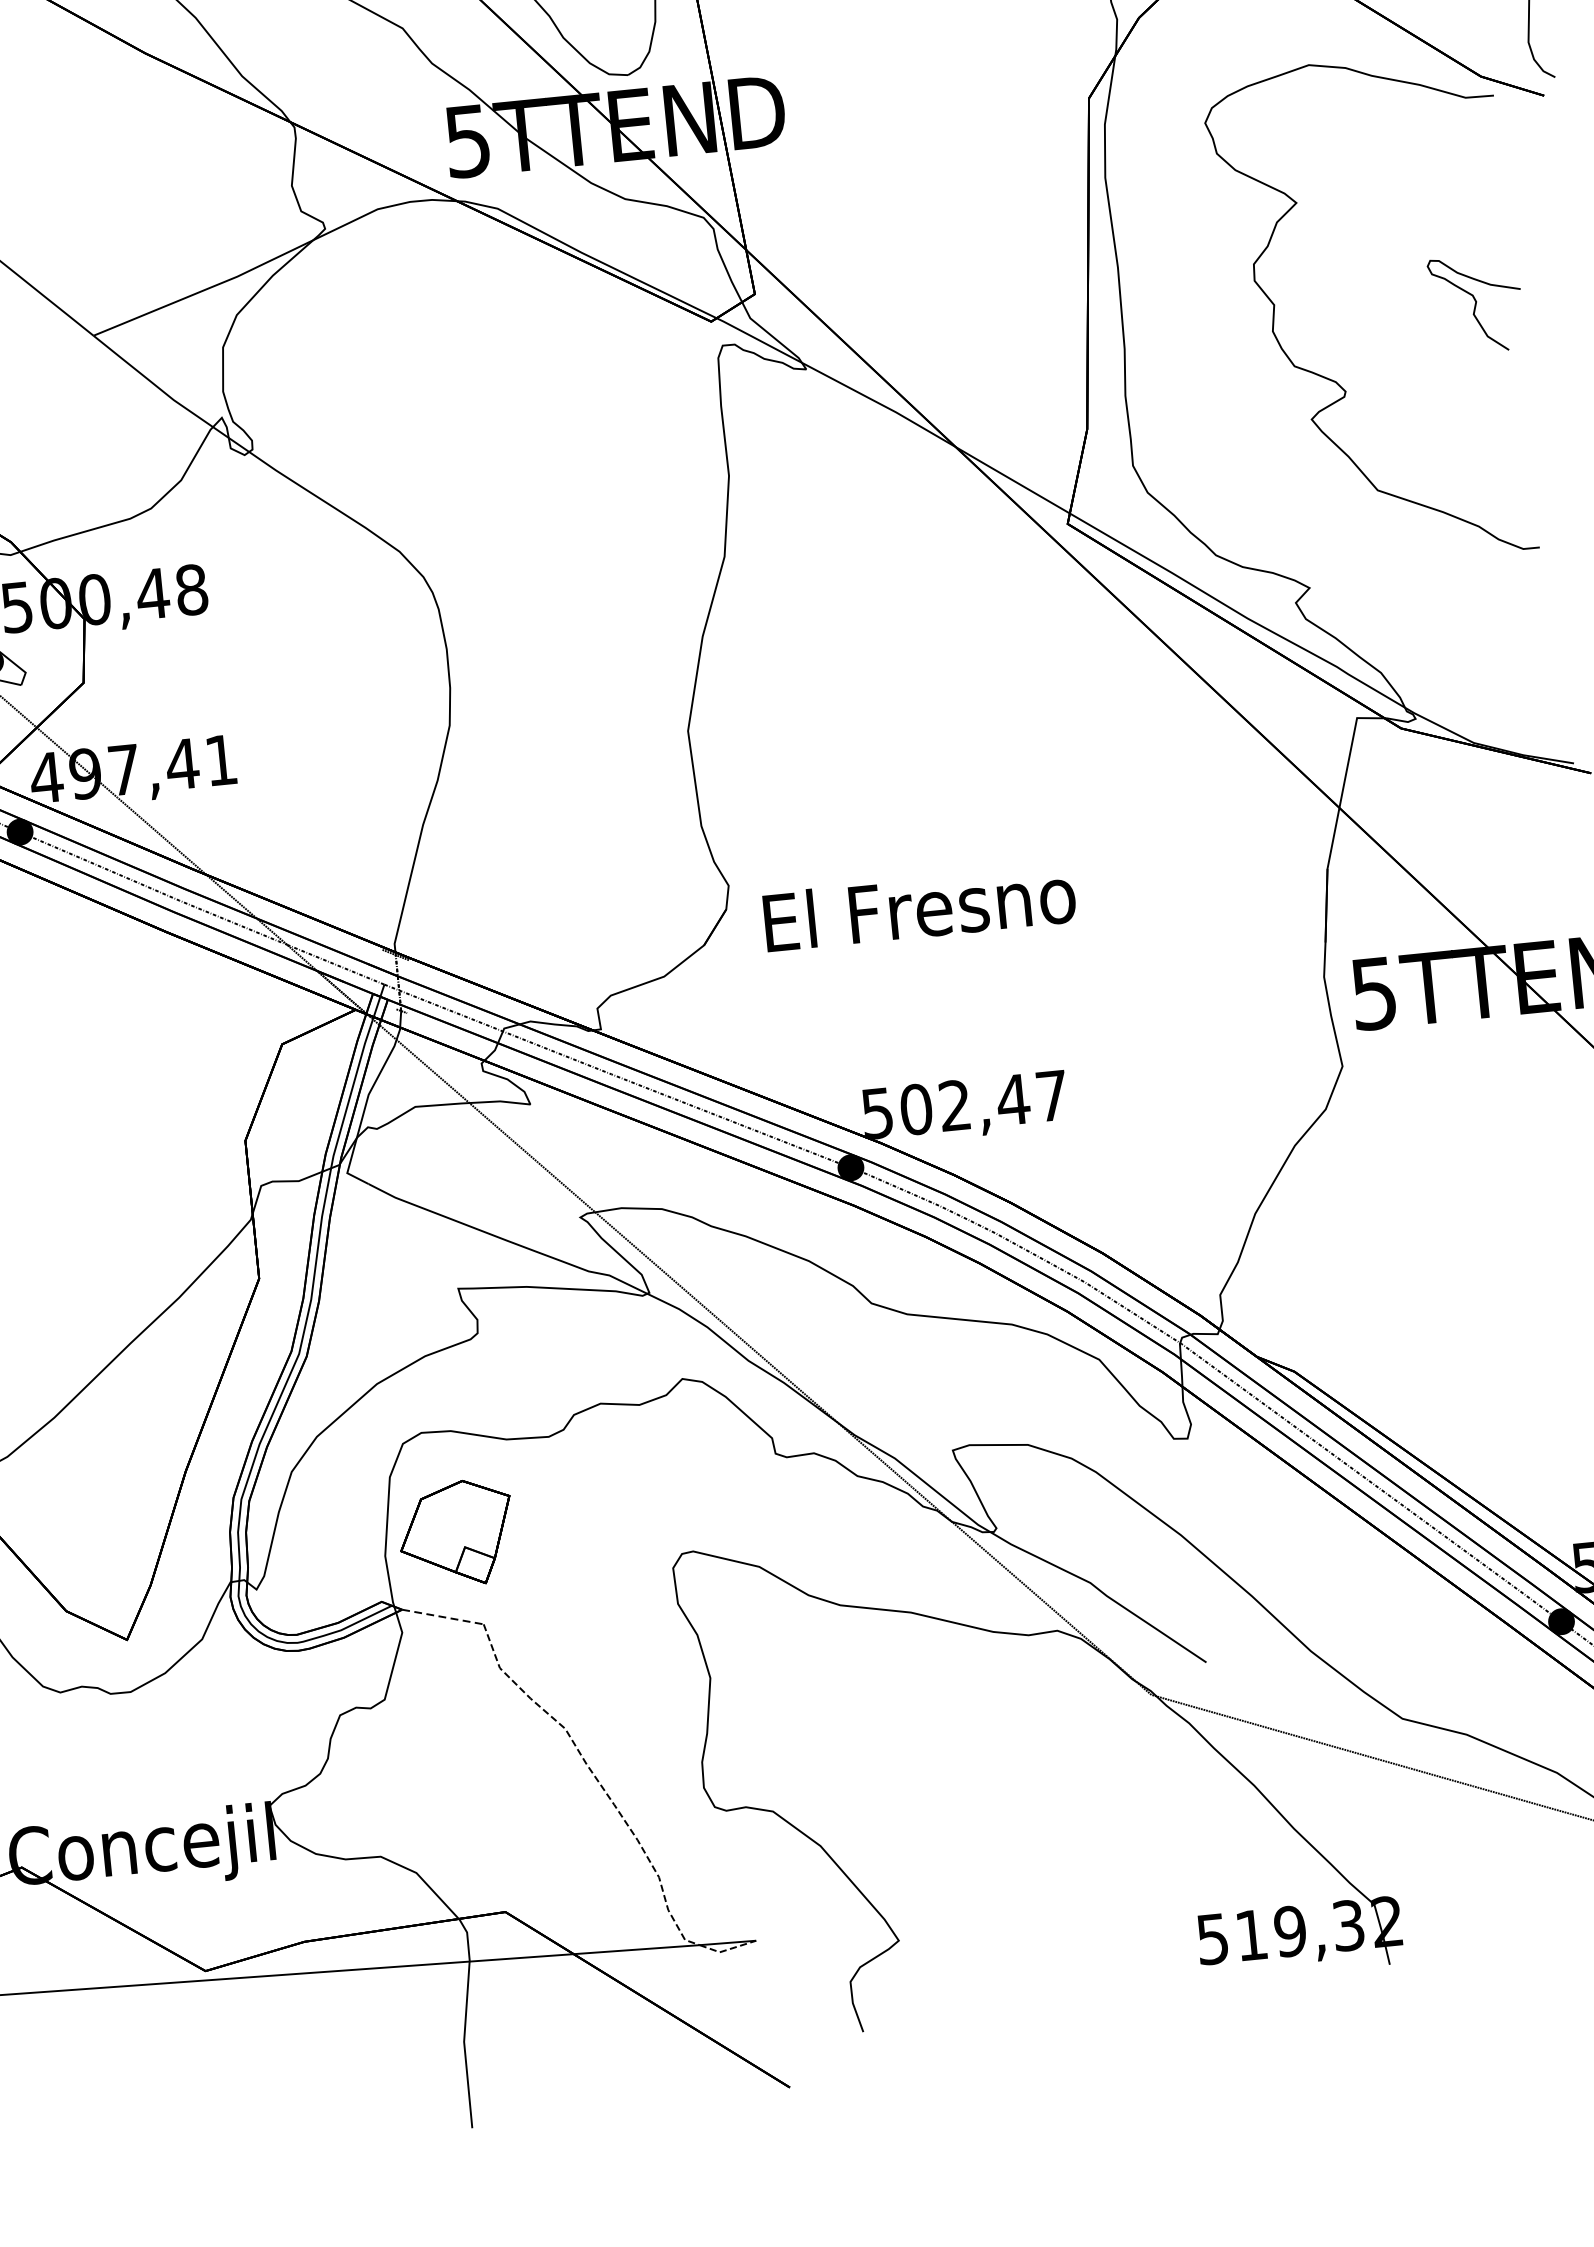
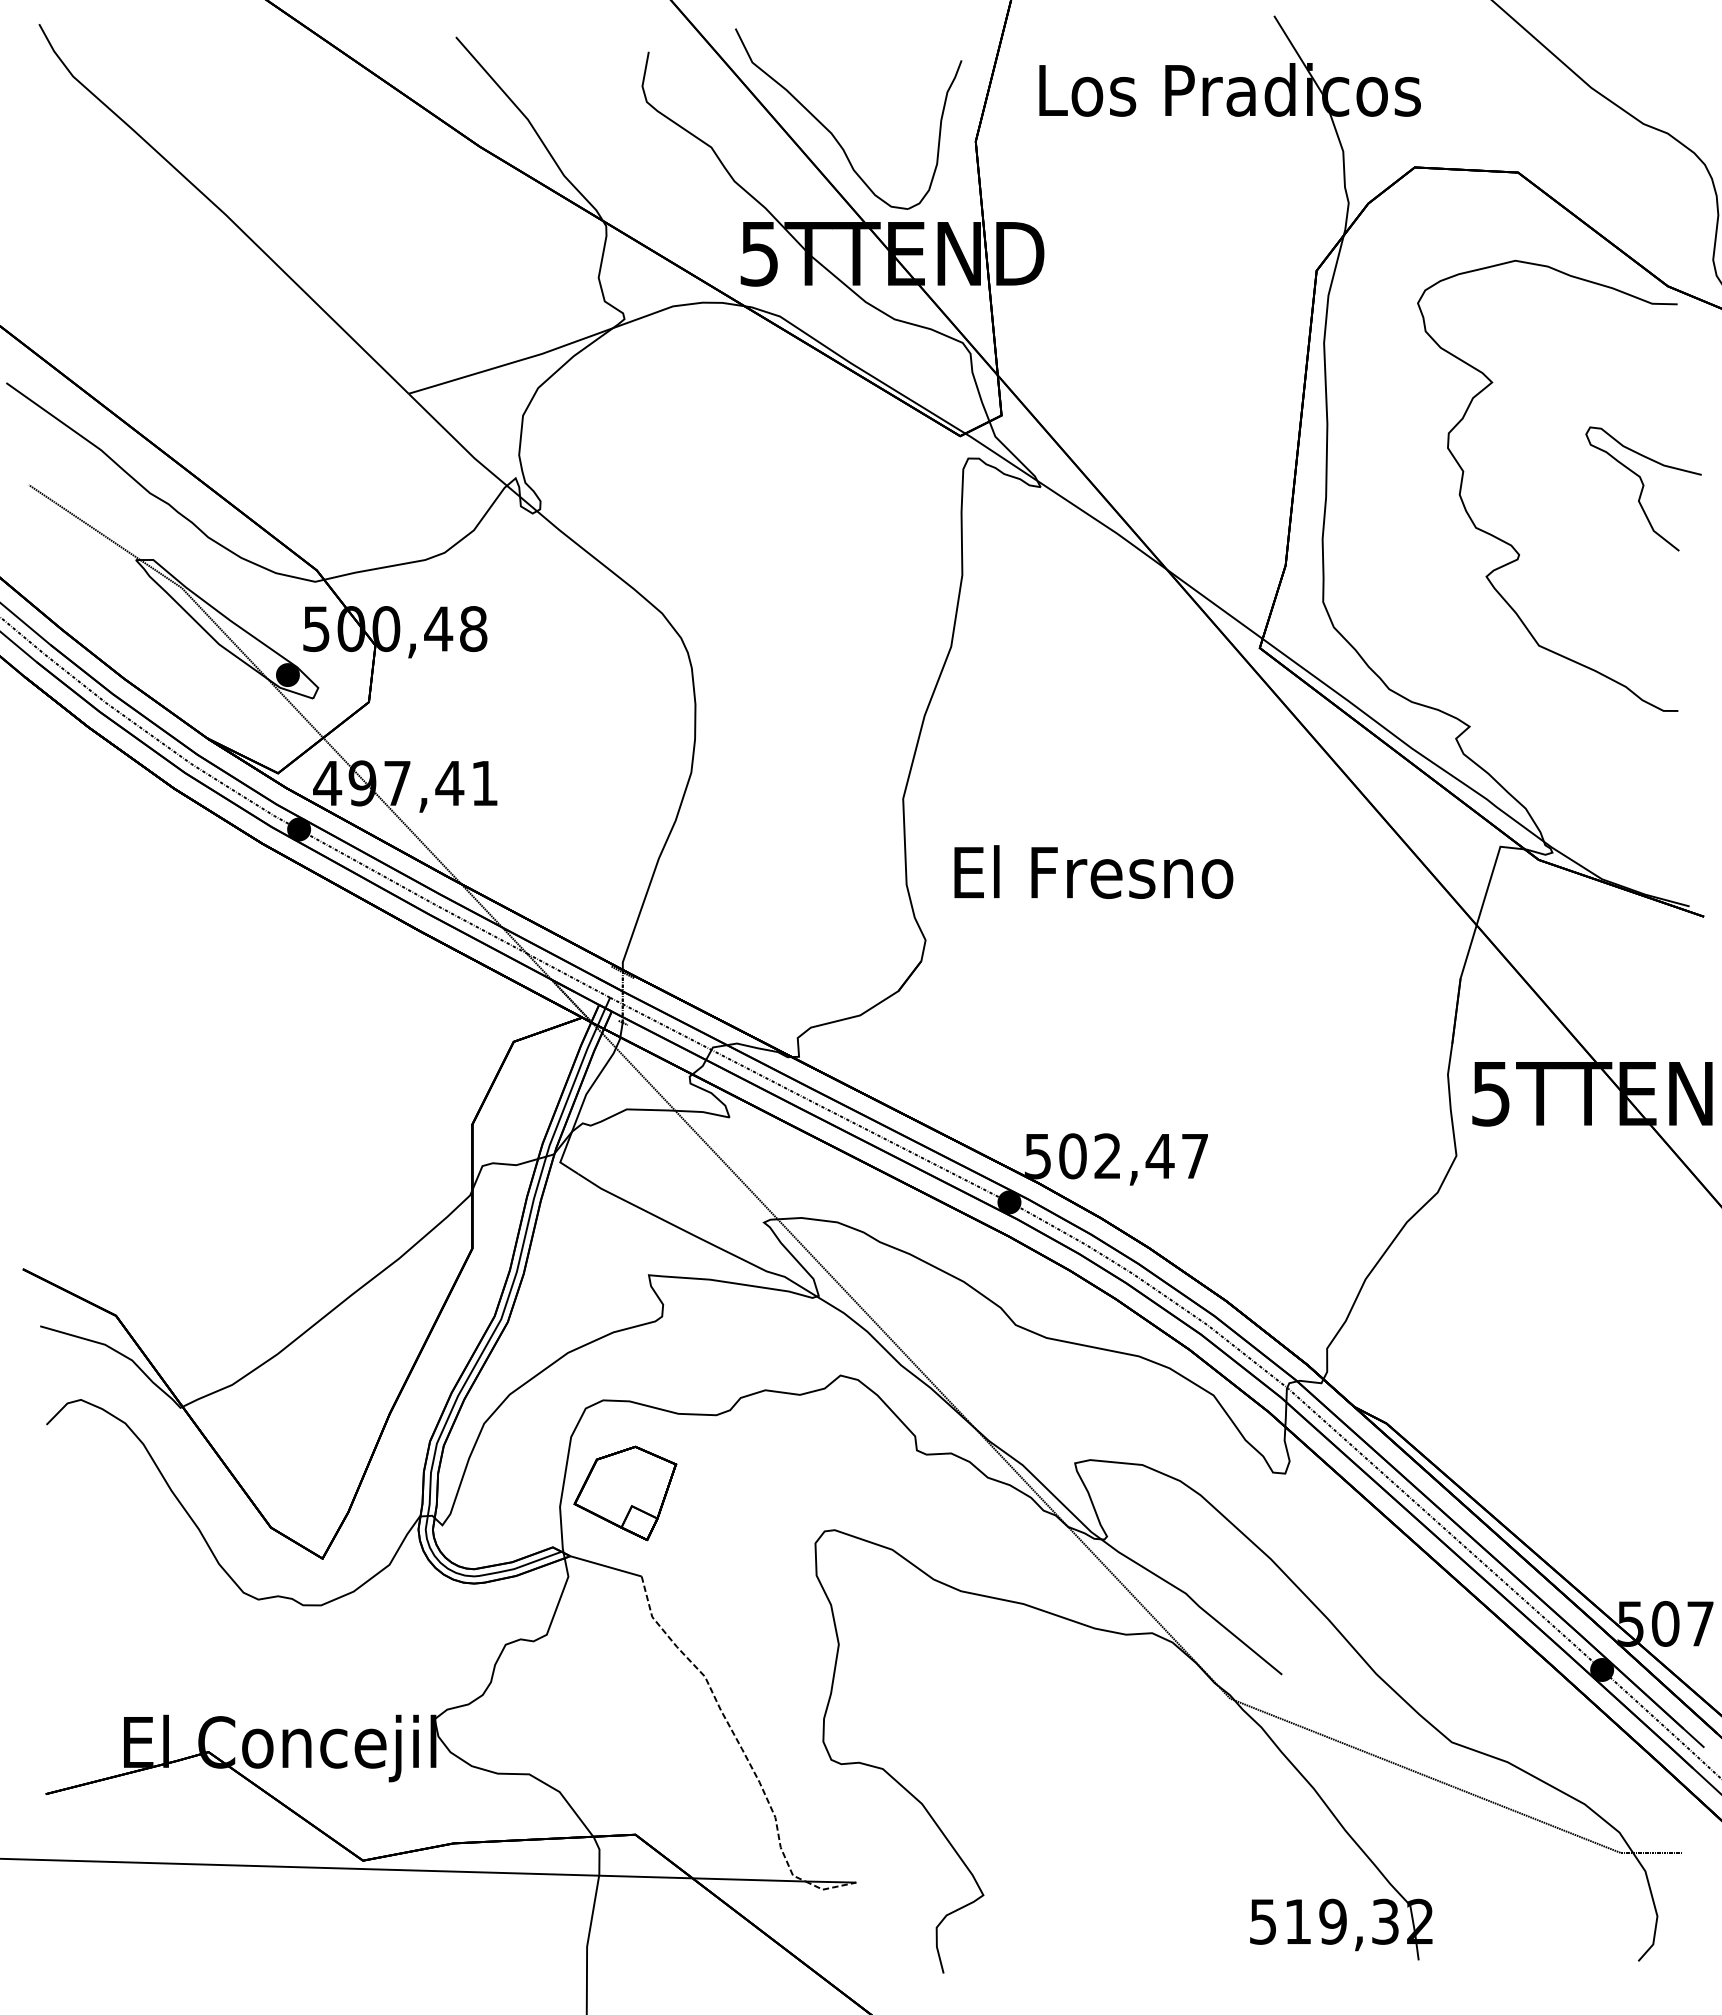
part: (1476, 304) -> (1643, 488), size x1.43
text: (919, 907) -> (1093, 871), moved
line: (443, 1617) -> (606, 1566), dashed -> solid

